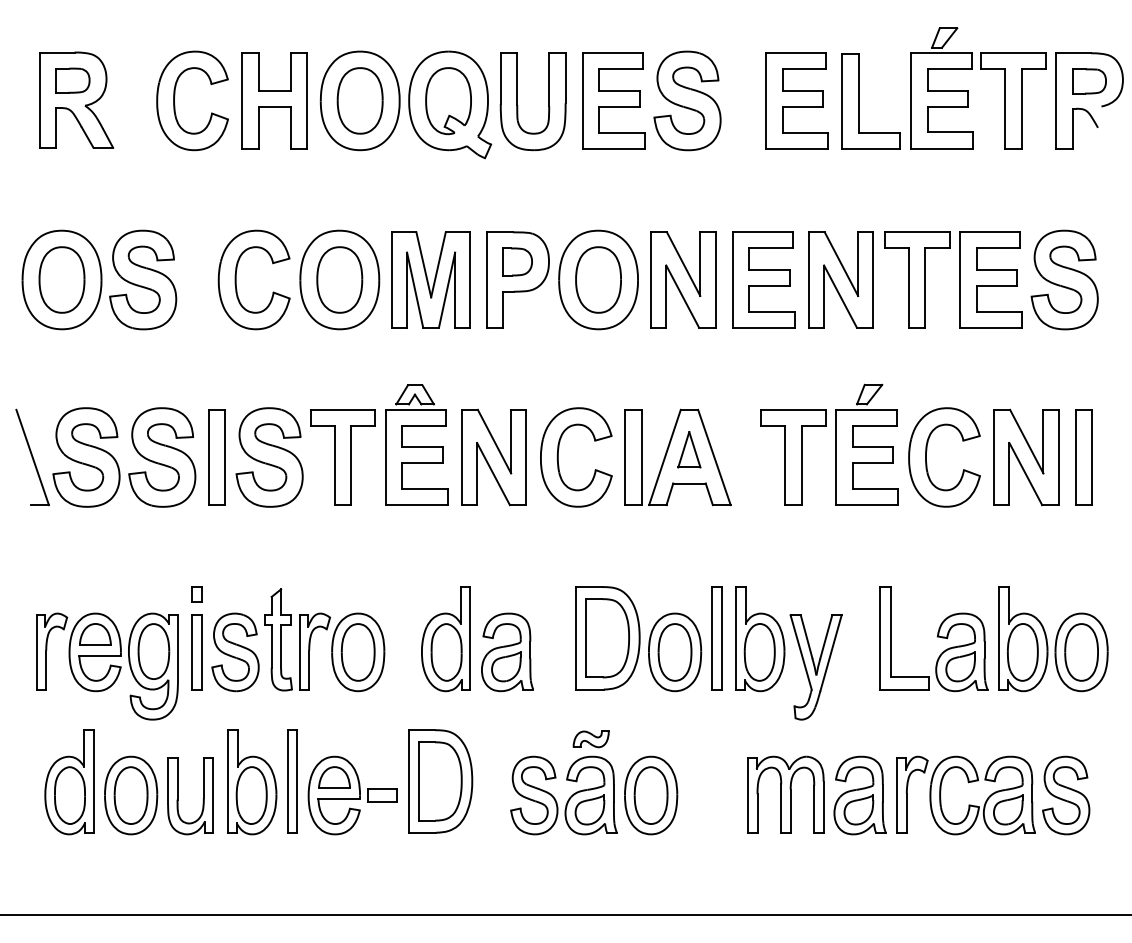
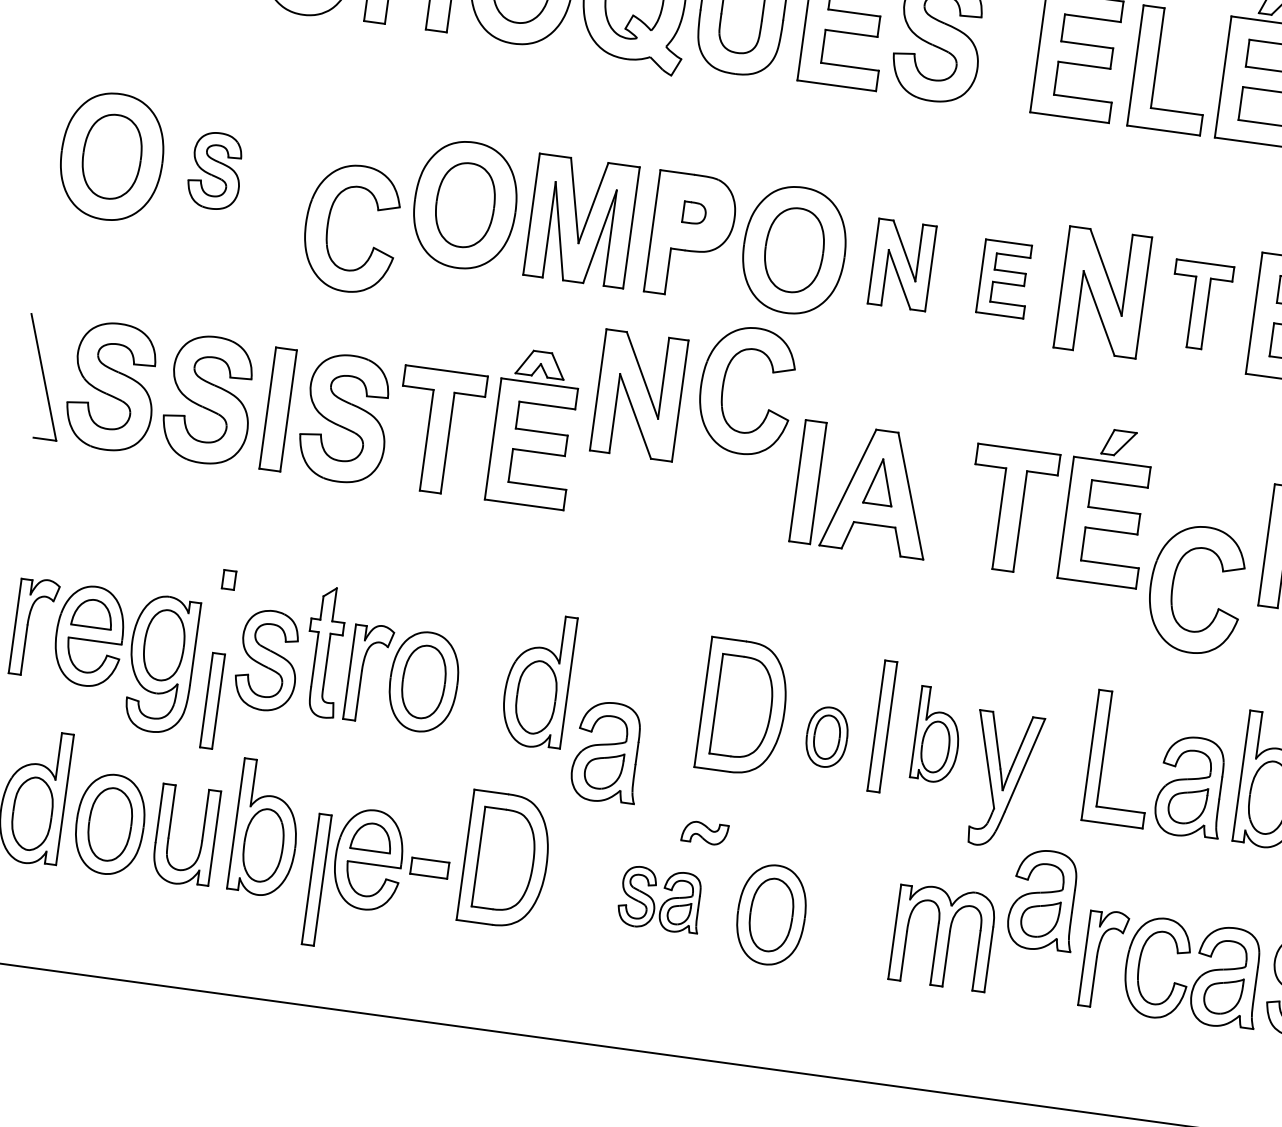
part: (517, 261) -> (694, 212), size x0.6
part: (143, 279) -> (215, 170), size x0.6
part: (236, 279) -> (328, 224), moved
part: (683, 279) -> (902, 264), size x0.7
part: (763, 279) -> (1004, 278), size x0.6
part: (917, 279) -> (1200, 305), size x0.7
part: (493, 457) -> (638, 395), moved
part: (558, 457) -> (723, 387), moved
part: (926, 457) -> (1173, 586), moved
part: (760, 639) -> (937, 735), size x0.7
part: (196, 652) -> (211, 700), moved
part: (507, 652) -> (607, 752), moved
part: (675, 652) -> (827, 737), size x0.6
part: (292, 781) -> (316, 879), moved
part: (563, 795) -> (660, 899), size x0.6
part: (859, 795) -> (1043, 900), moved

